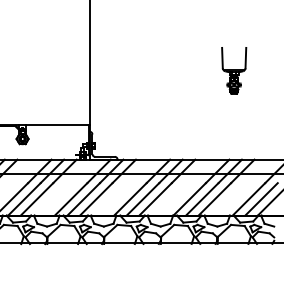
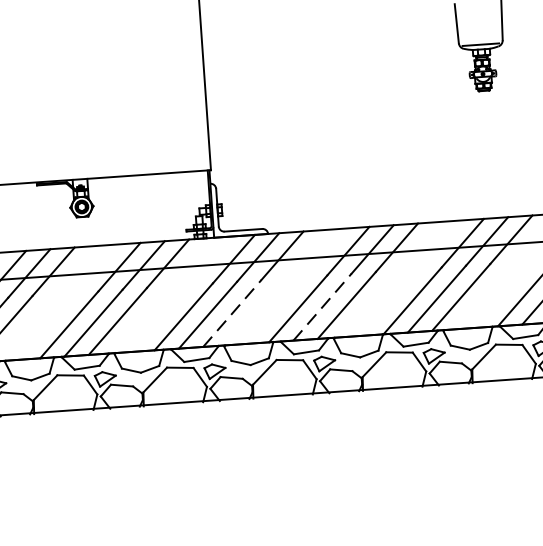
line: (96, 199) -> (232, 313), solid -> dashed
line: (143, 199) -> (323, 307), solid -> dashed

